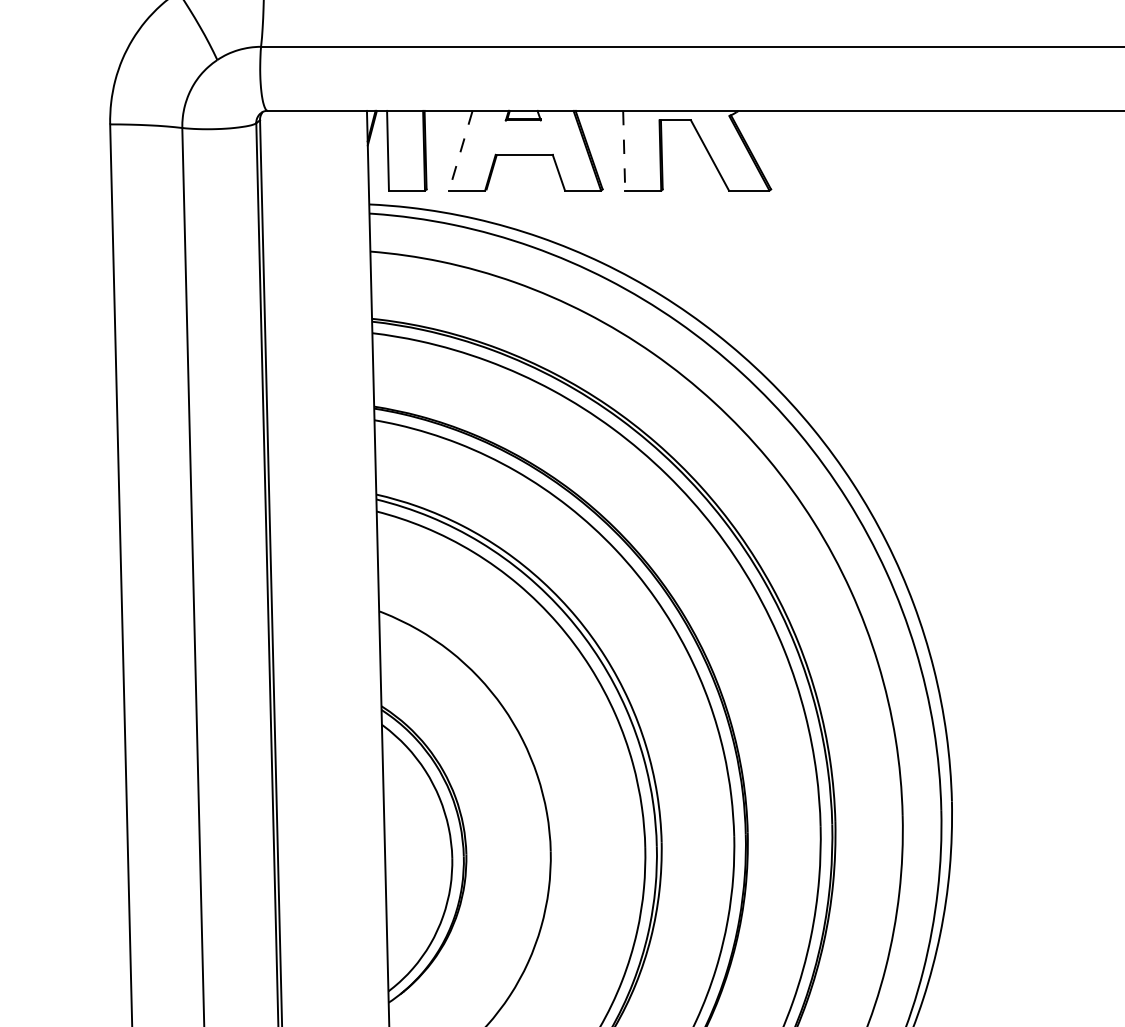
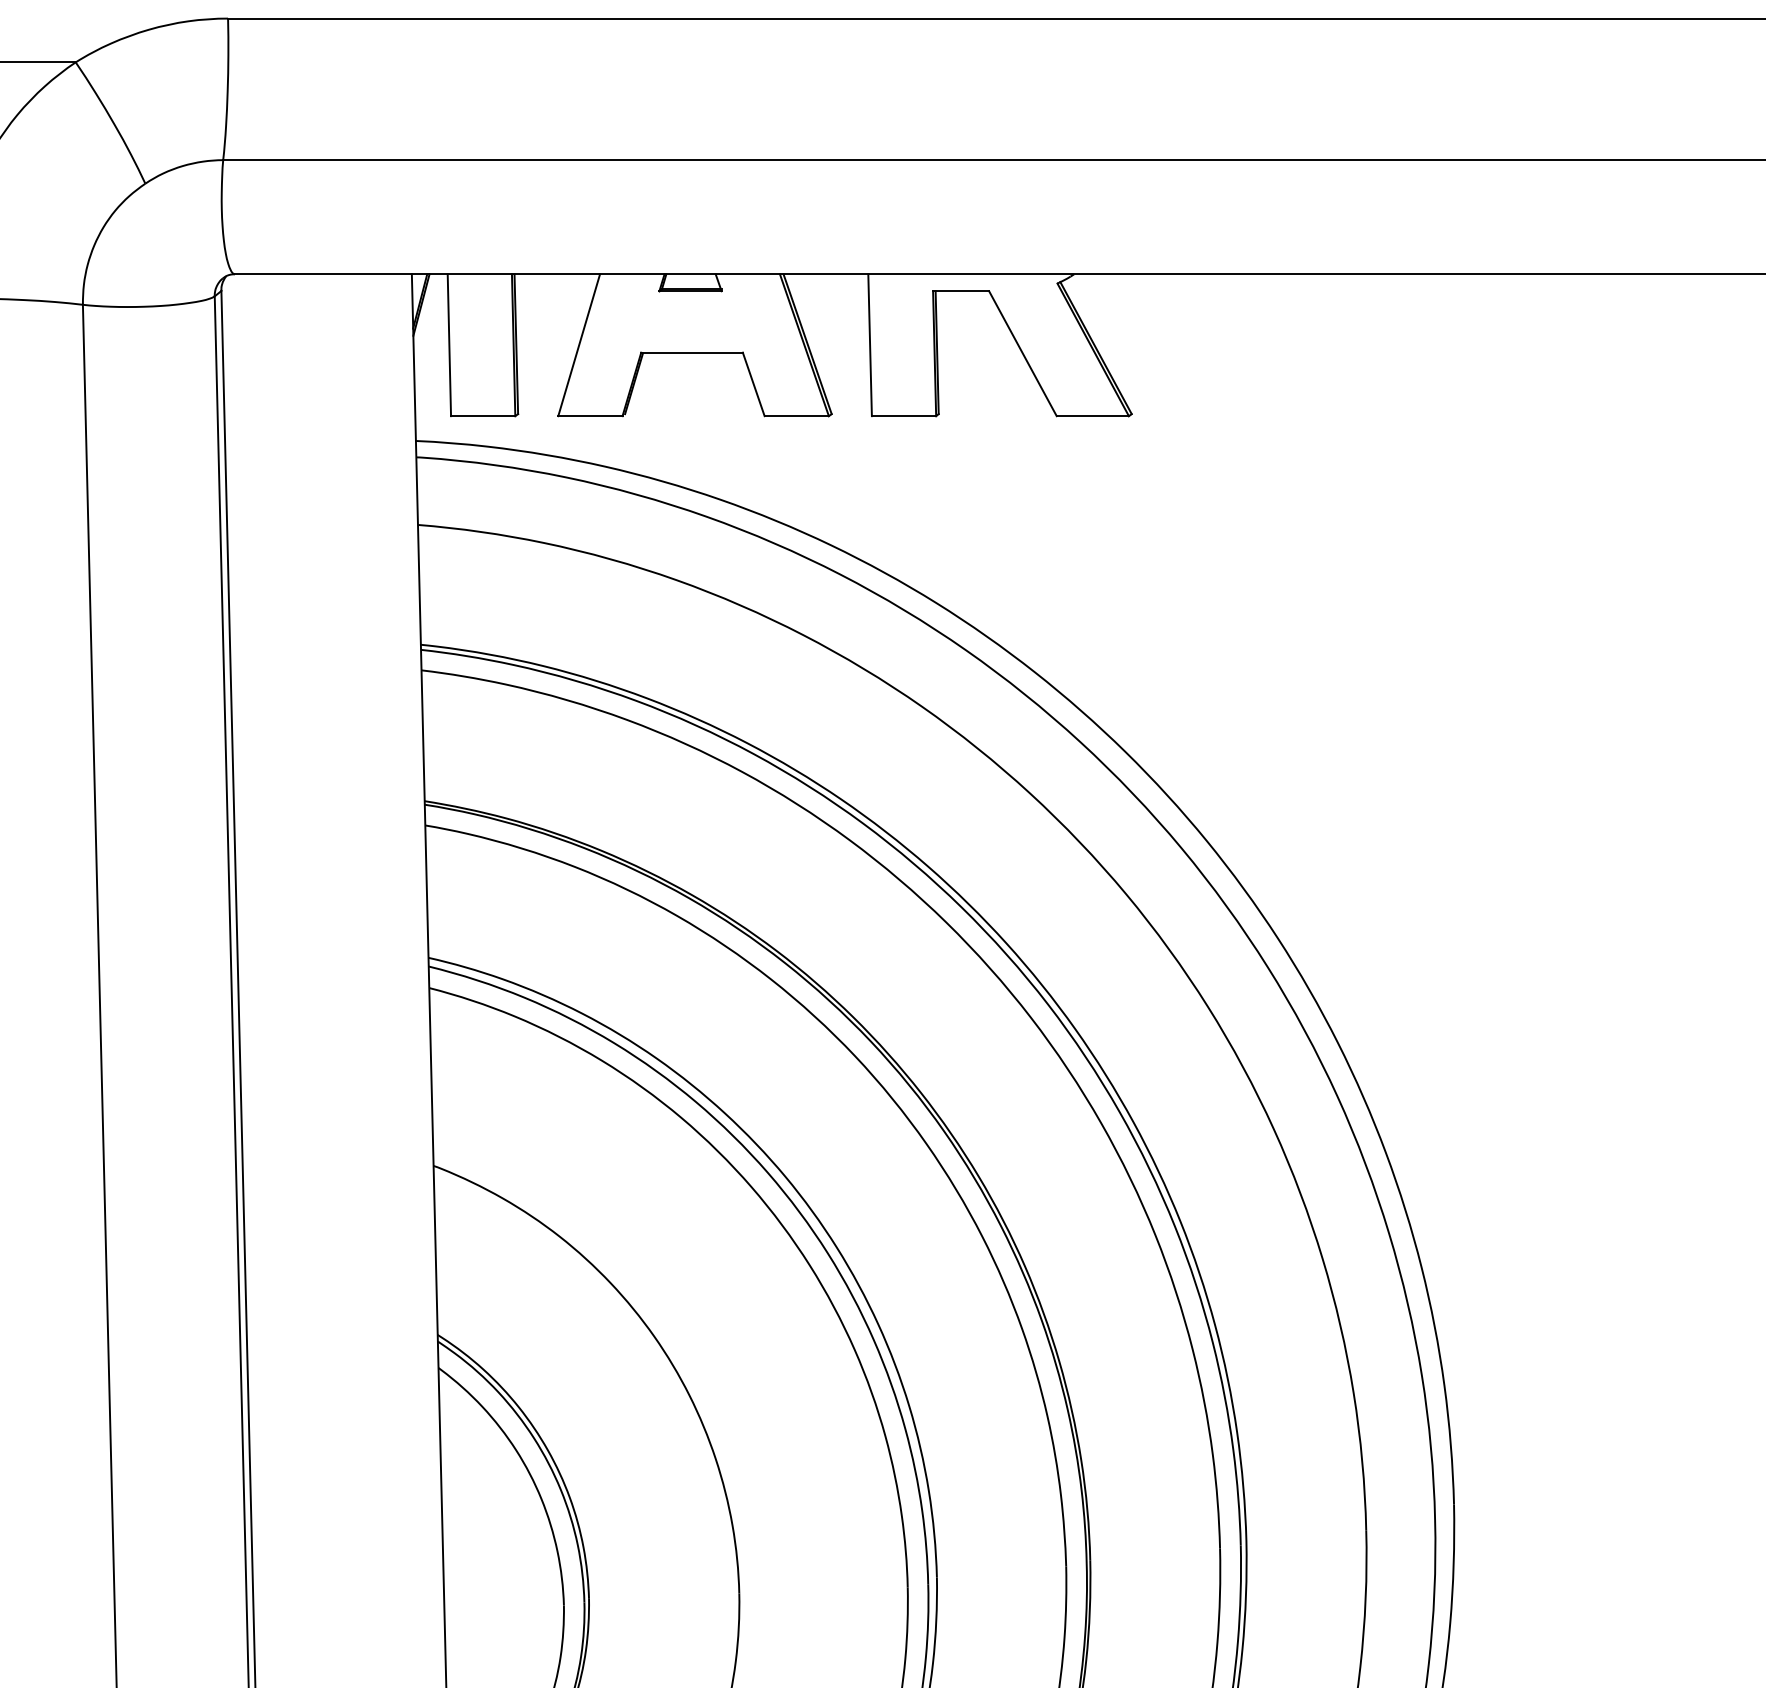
line: (624, 150) -> (870, 344), dashed -> solid
line: (460, 151) -> (578, 346), dashed -> solid

